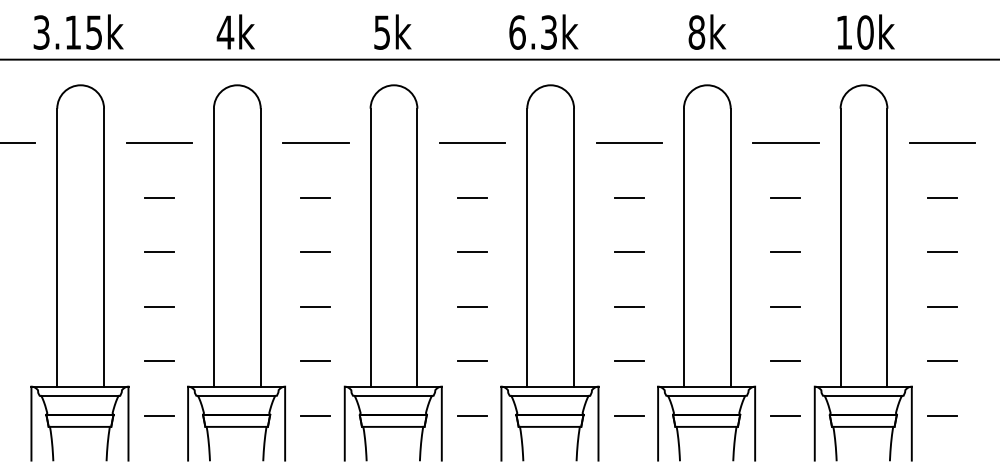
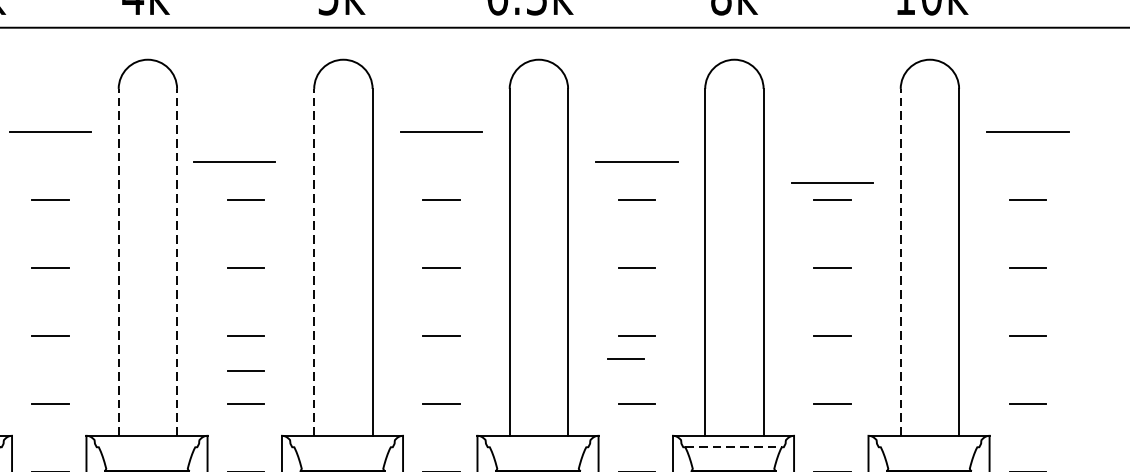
line: (315, 142) -> (234, 161), moved
line: (629, 142) -> (637, 161), moved
line: (785, 142) -> (831, 182), moved
line: (213, 247) -> (118, 262), solid -> dashed
line: (260, 247) -> (176, 262), solid -> dashed
line: (370, 247) -> (314, 262), solid -> dashed
line: (840, 247) -> (900, 262), solid -> dashed
line: (620, 324) -> (626, 358), added
line: (315, 333) -> (245, 369), added
line: (236, 395) -> (146, 446), removed
line: (392, 395) -> (341, 446), removed
line: (549, 395) -> (537, 446), removed
line: (706, 395) -> (733, 446), solid -> dashed
line: (862, 395) -> (928, 446), removed

